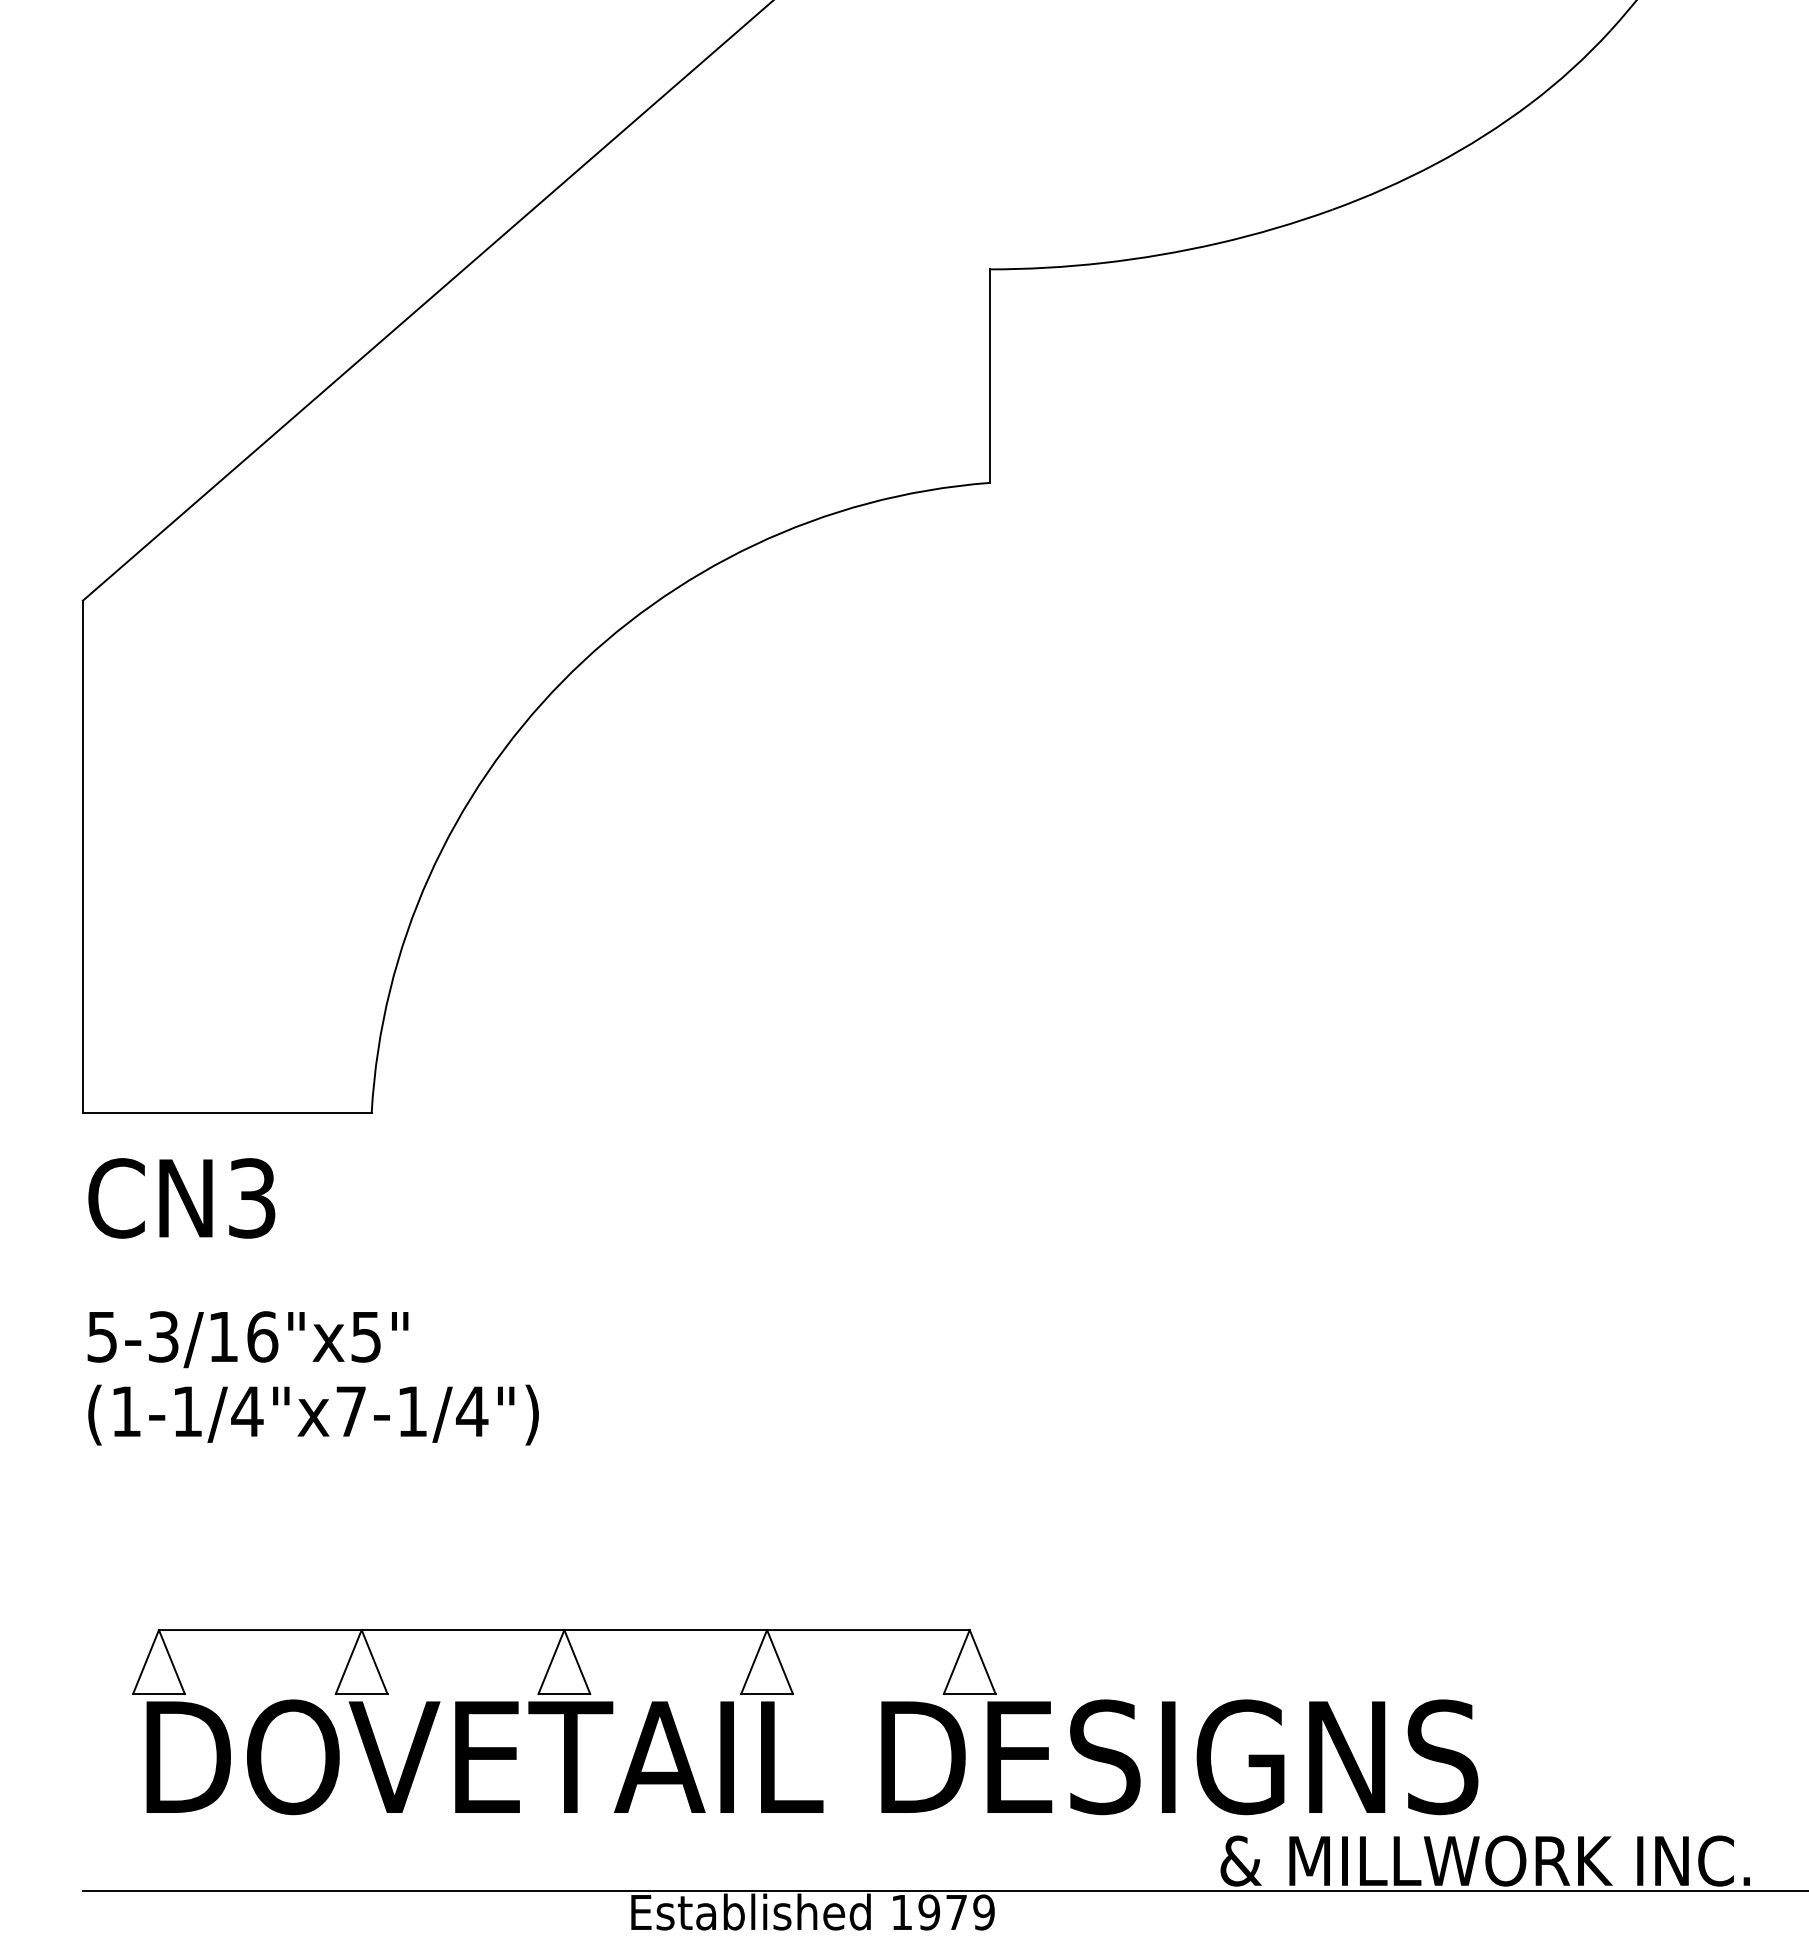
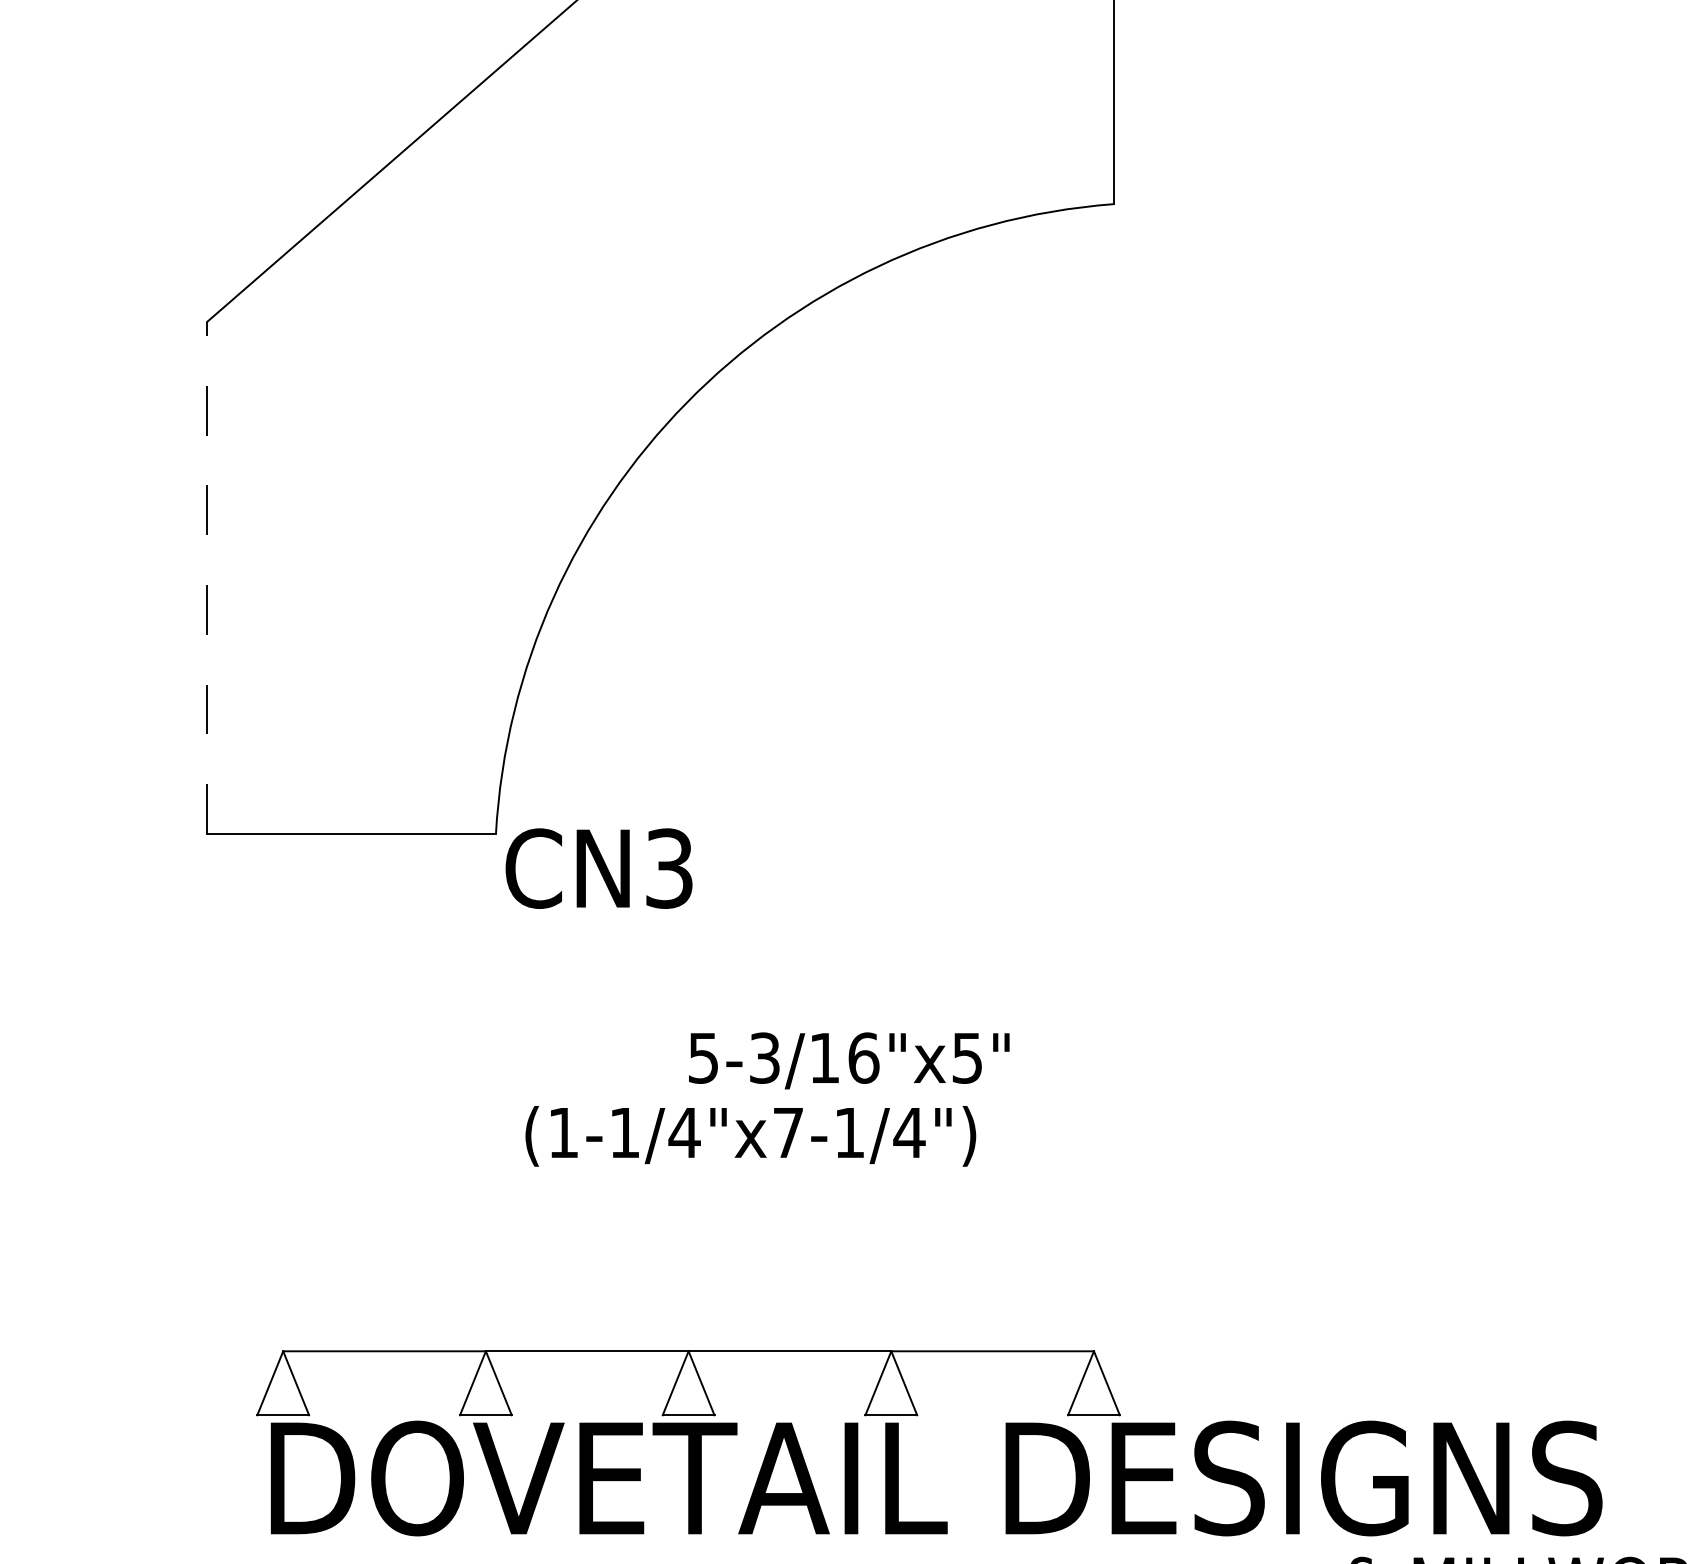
line: (82, 856) -> (206, 577), solid -> dashed
text: (181, 1198) -> (598, 868), moved
text: (247, 1339) -> (848, 1060), moved
text: (313, 1414) -> (750, 1135), moved

